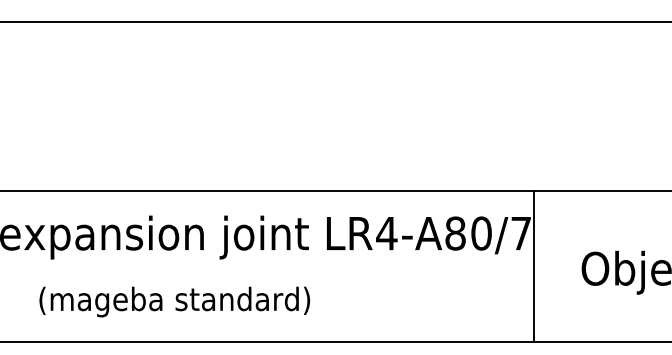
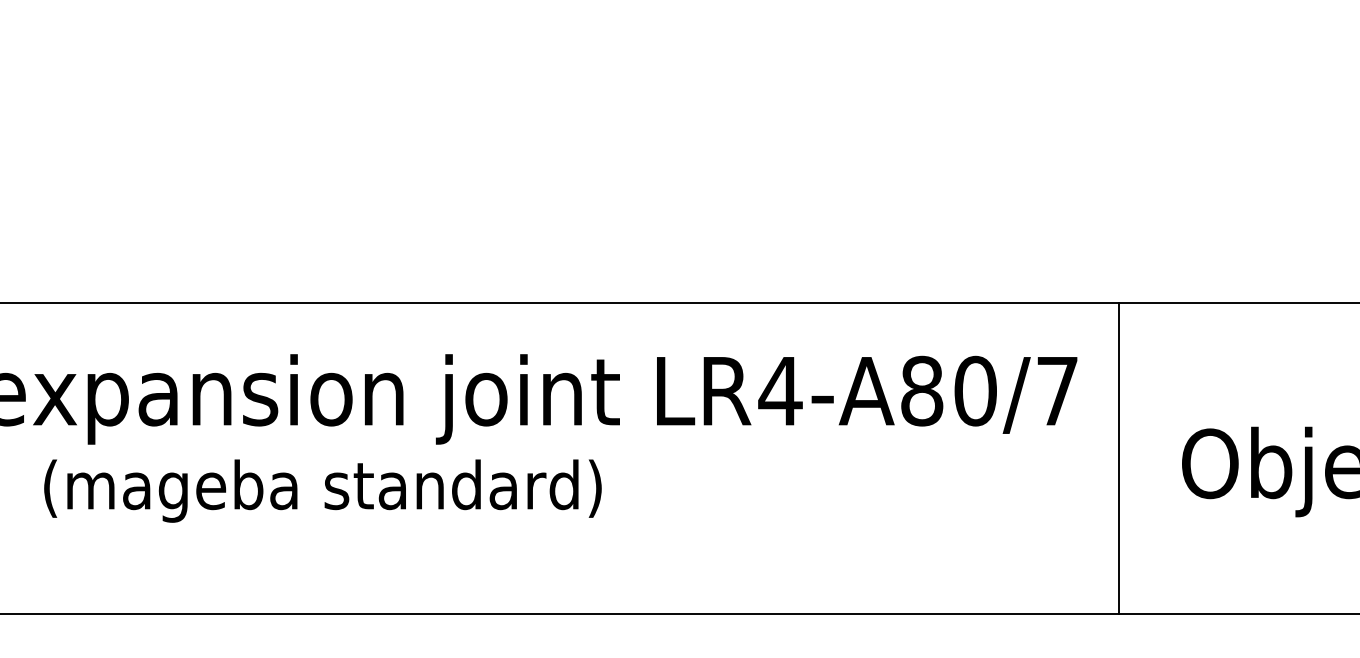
line: (534, 265) -> (1119, 456), moved
text: (174, 301) -> (322, 489), moved

